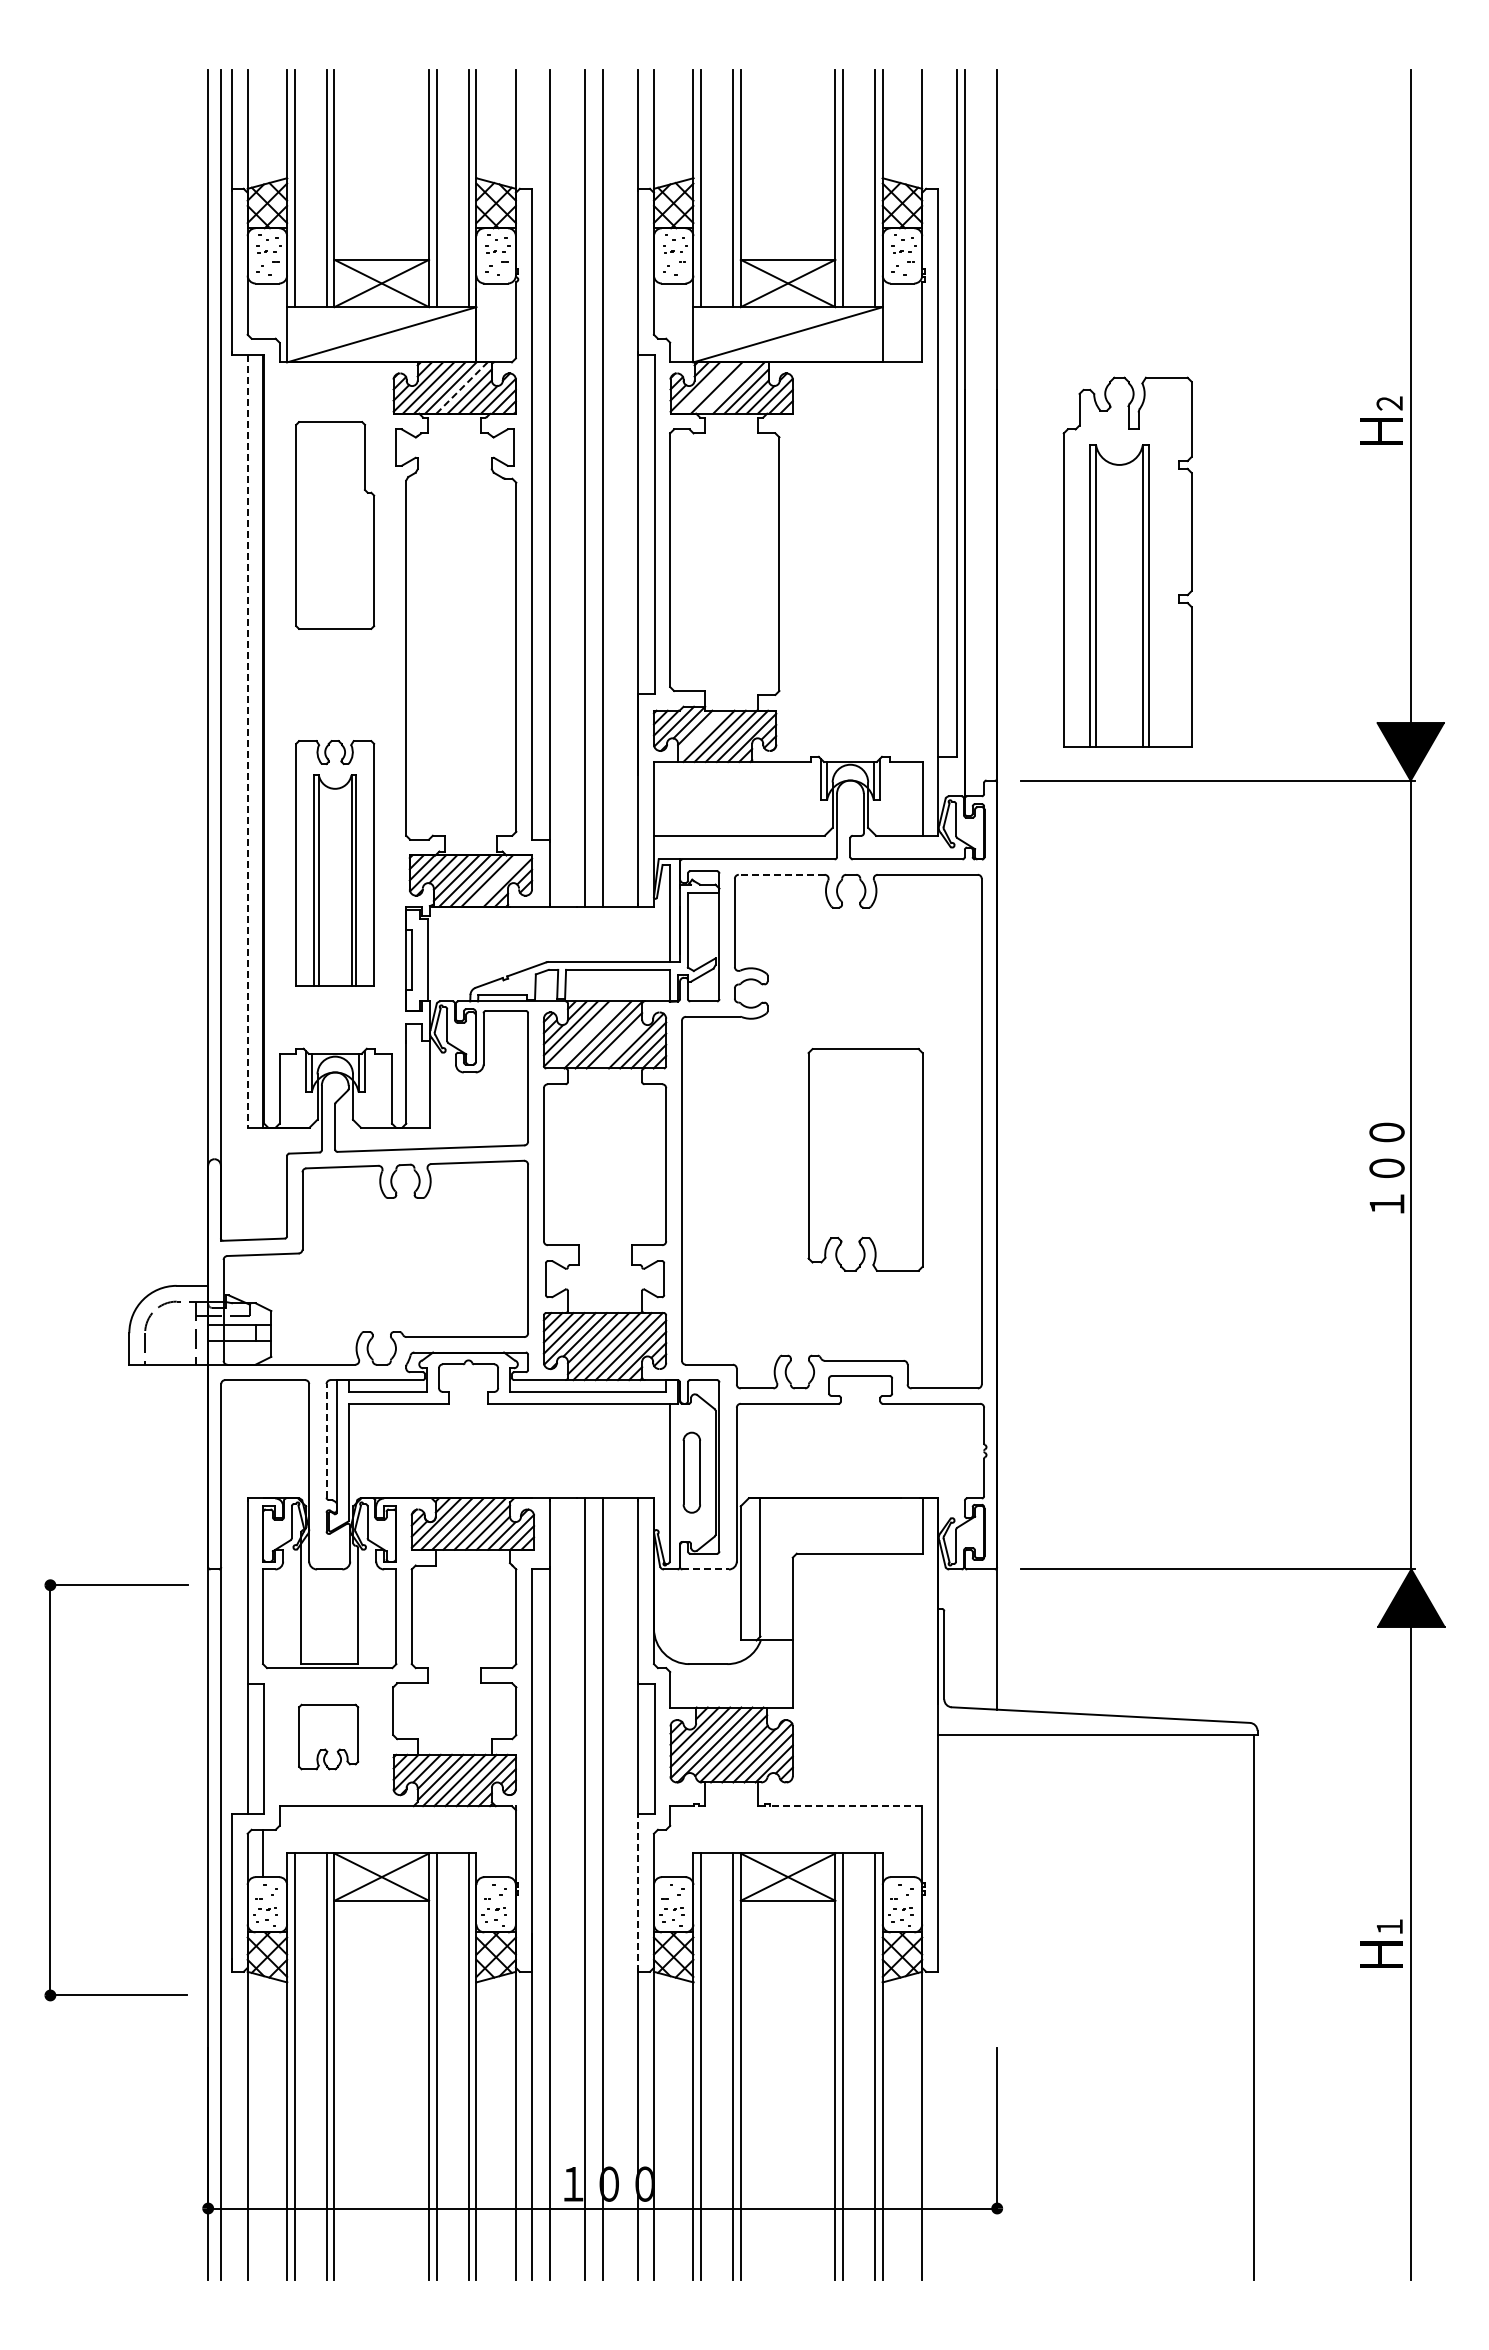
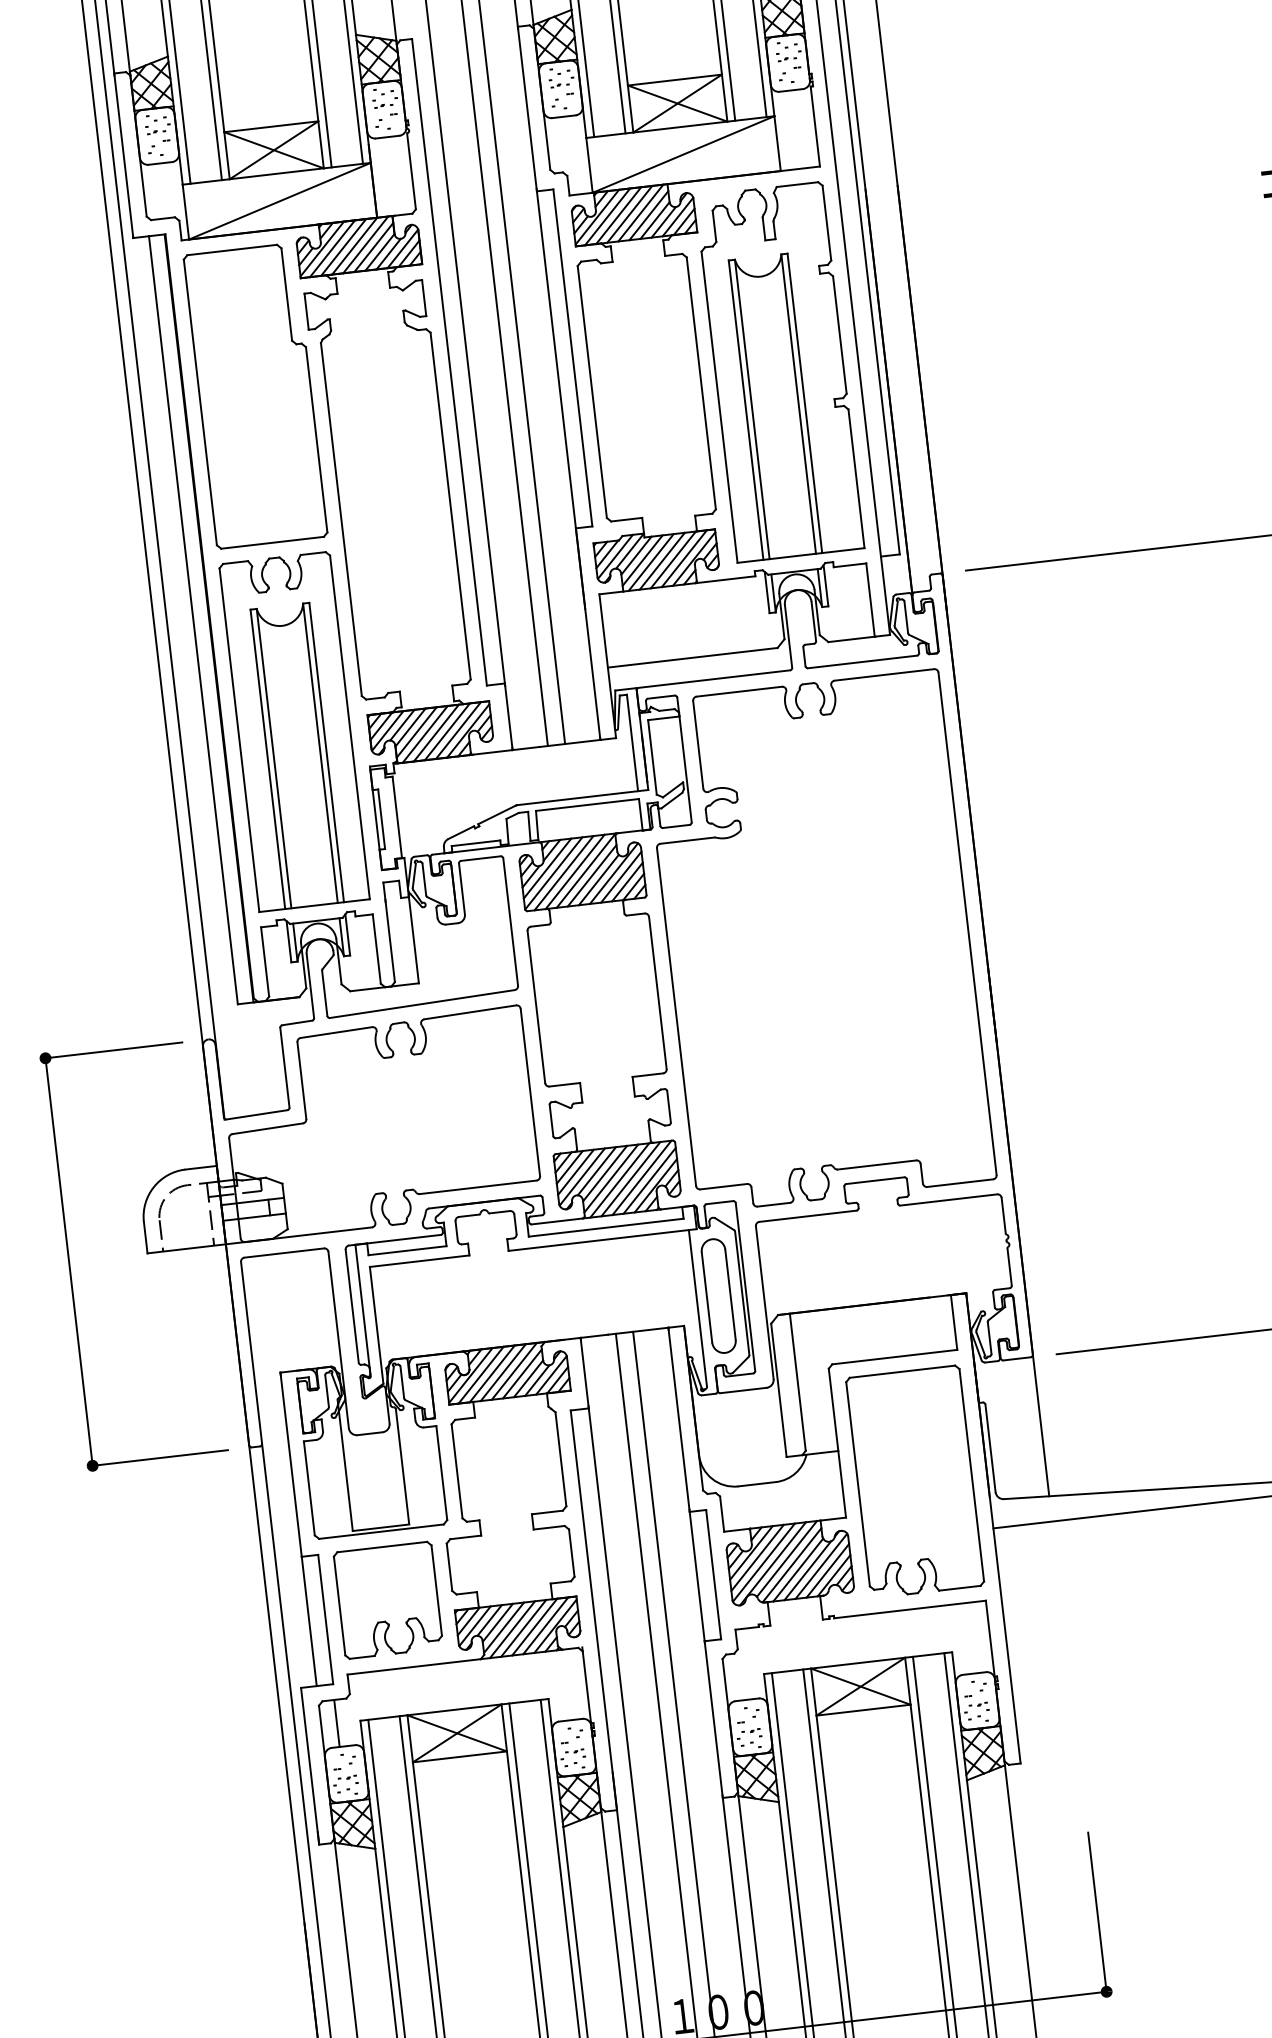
line: (462, 387) -> (366, 244), dashed -> solid
line: (705, 387) -> (607, 216), added
line: (727, 387) -> (629, 213), added
part: (334, 525) -> (254, 396), size x1.43
part: (1127, 561) -> (779, 371), moved
line: (700, 733) -> (642, 560), added
line: (247, 741) -> (193, 620), dashed -> solid
part: (334, 863) -> (293, 731), size x1.43
line: (781, 874) -> (739, 691), dashed -> solid
line: (497, 880) -> (457, 730), added
line: (586, 1034) -> (563, 872), added
line: (620, 1045) -> (598, 879), added
part: (865, 1159) -> (915, 1481), moved
line: (326, 1440) -> (352, 1305), dashed -> solid
part: (691, 1472) -> (718, 1295), size x1.43
line: (706, 1569) -> (744, 1390), dashed -> solid
part: (328, 1736) -> (388, 1599), size x1.67
part: (50, 1790) -> (69, 1262), moved
line: (845, 1806) -> (909, 1609), dashed -> solid
line: (638, 1892) -> (713, 1719), dashed -> solid

